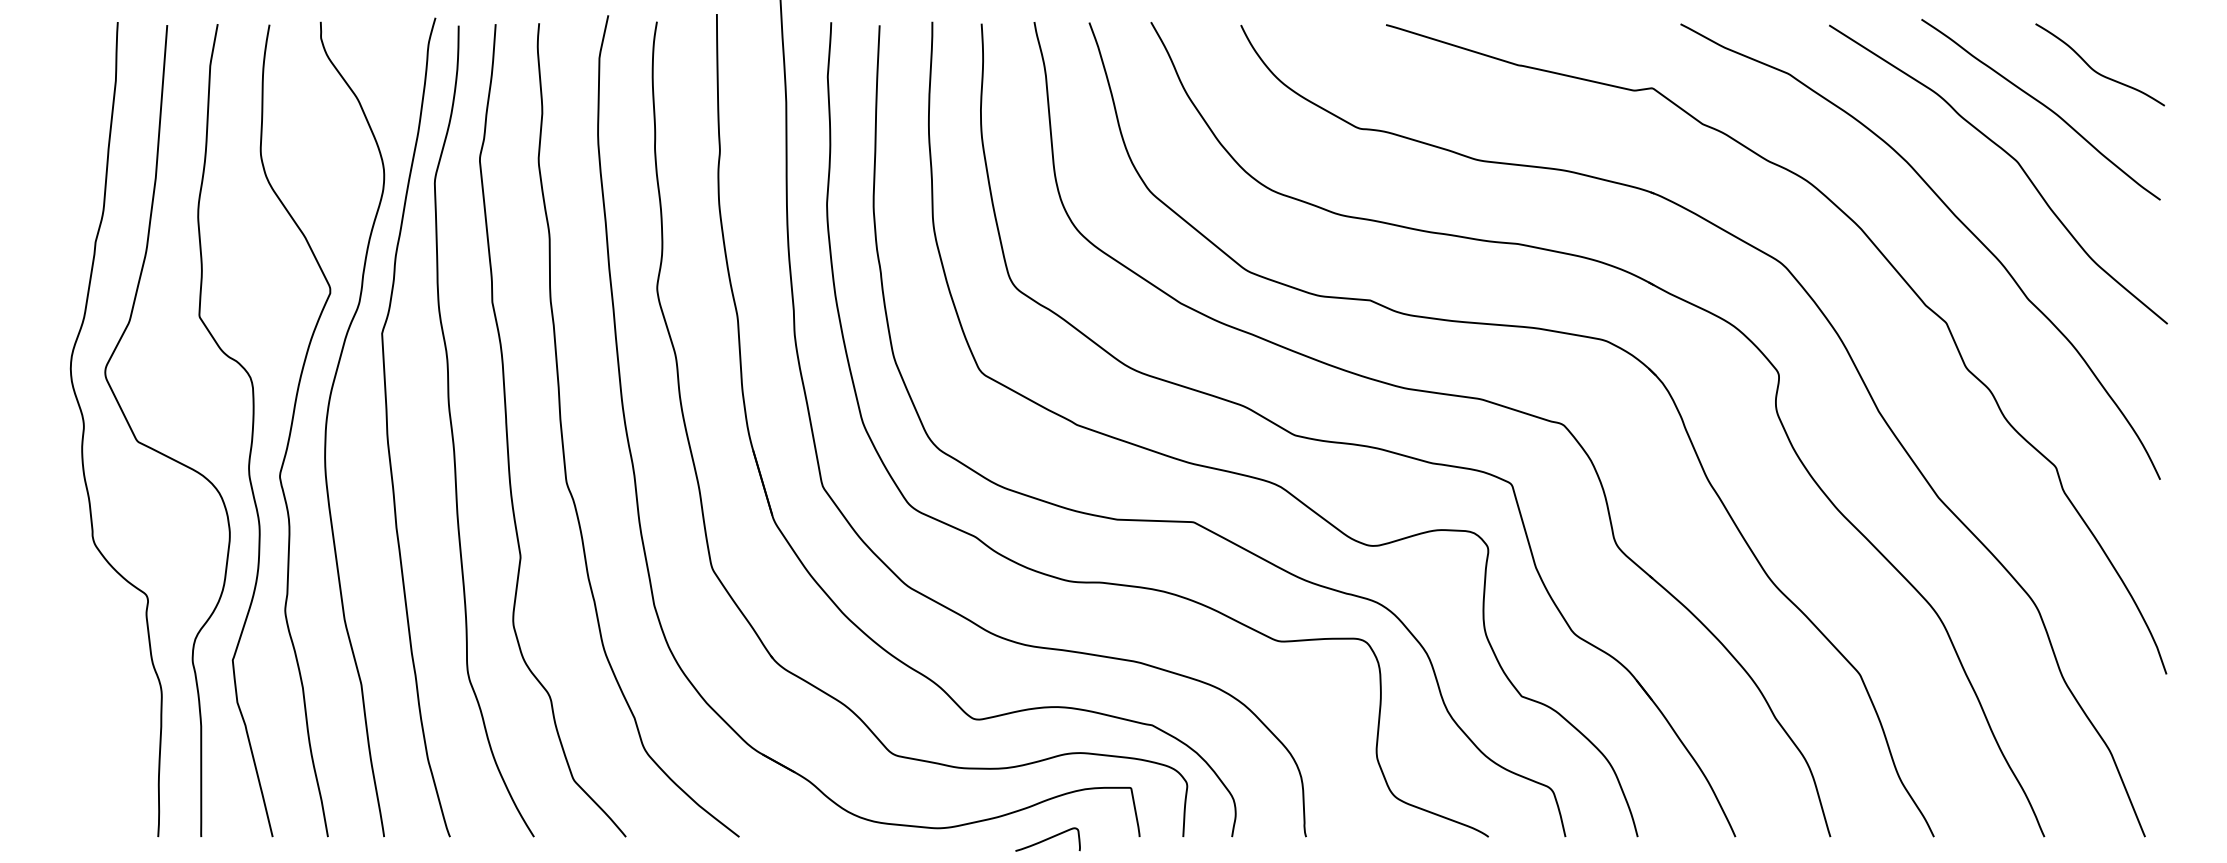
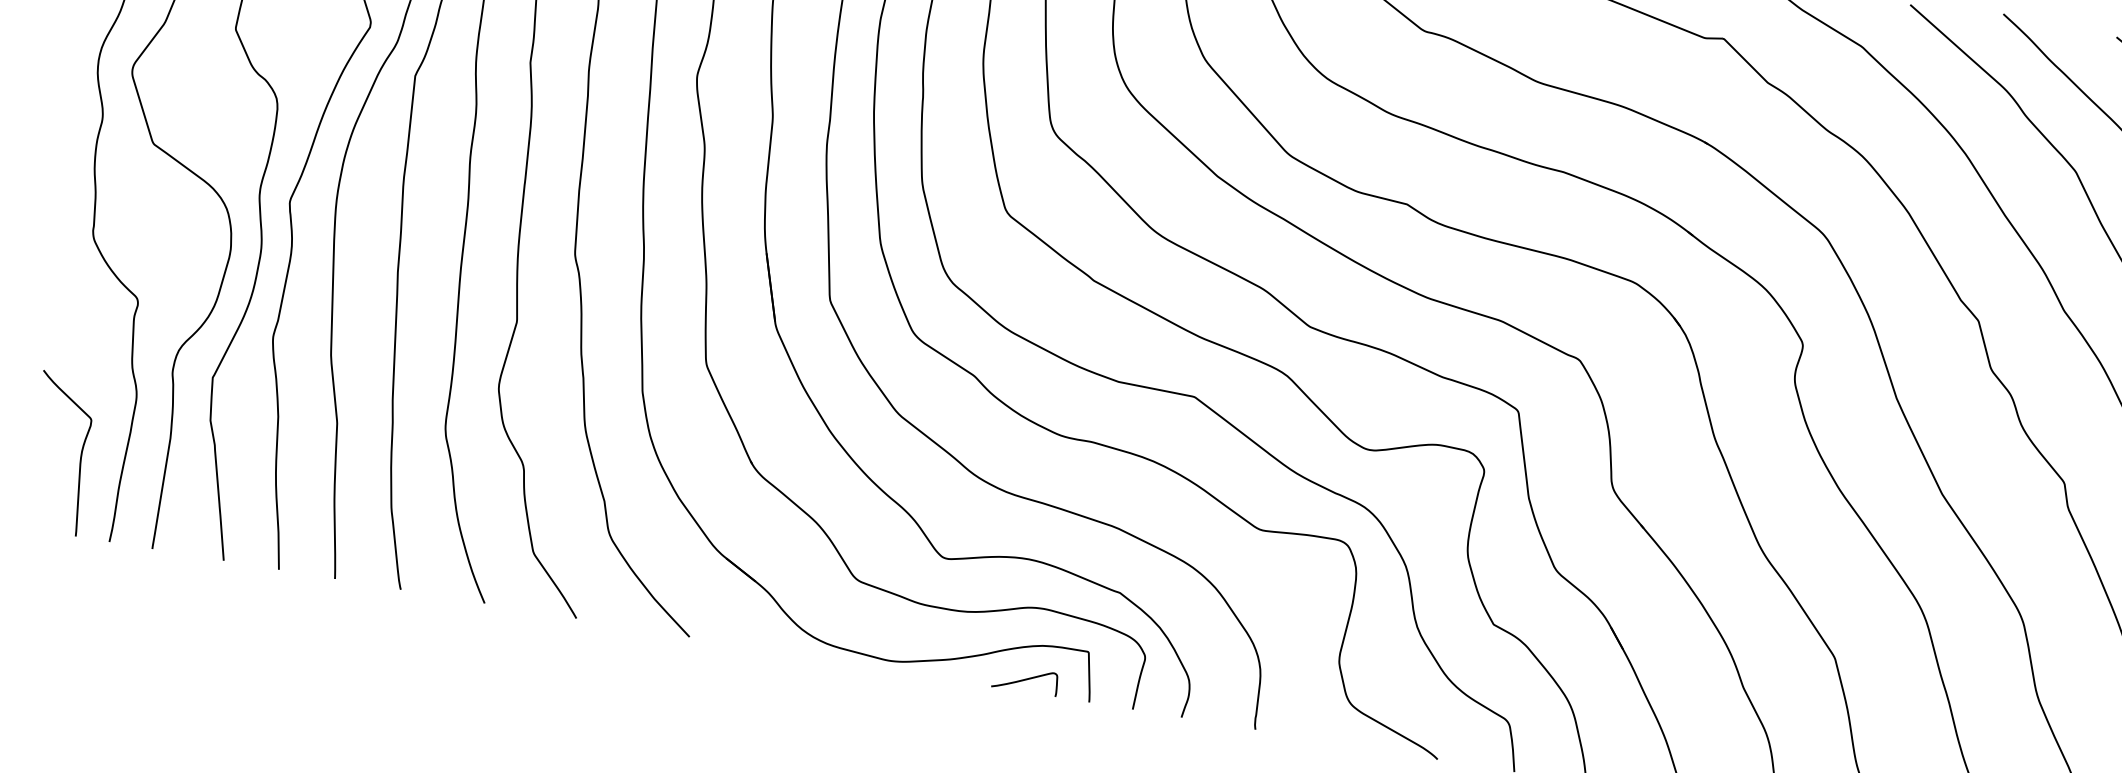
curve: (116, 757) -> (80, 455), added
curve: (1047, 839) -> (1025, 680), moved

